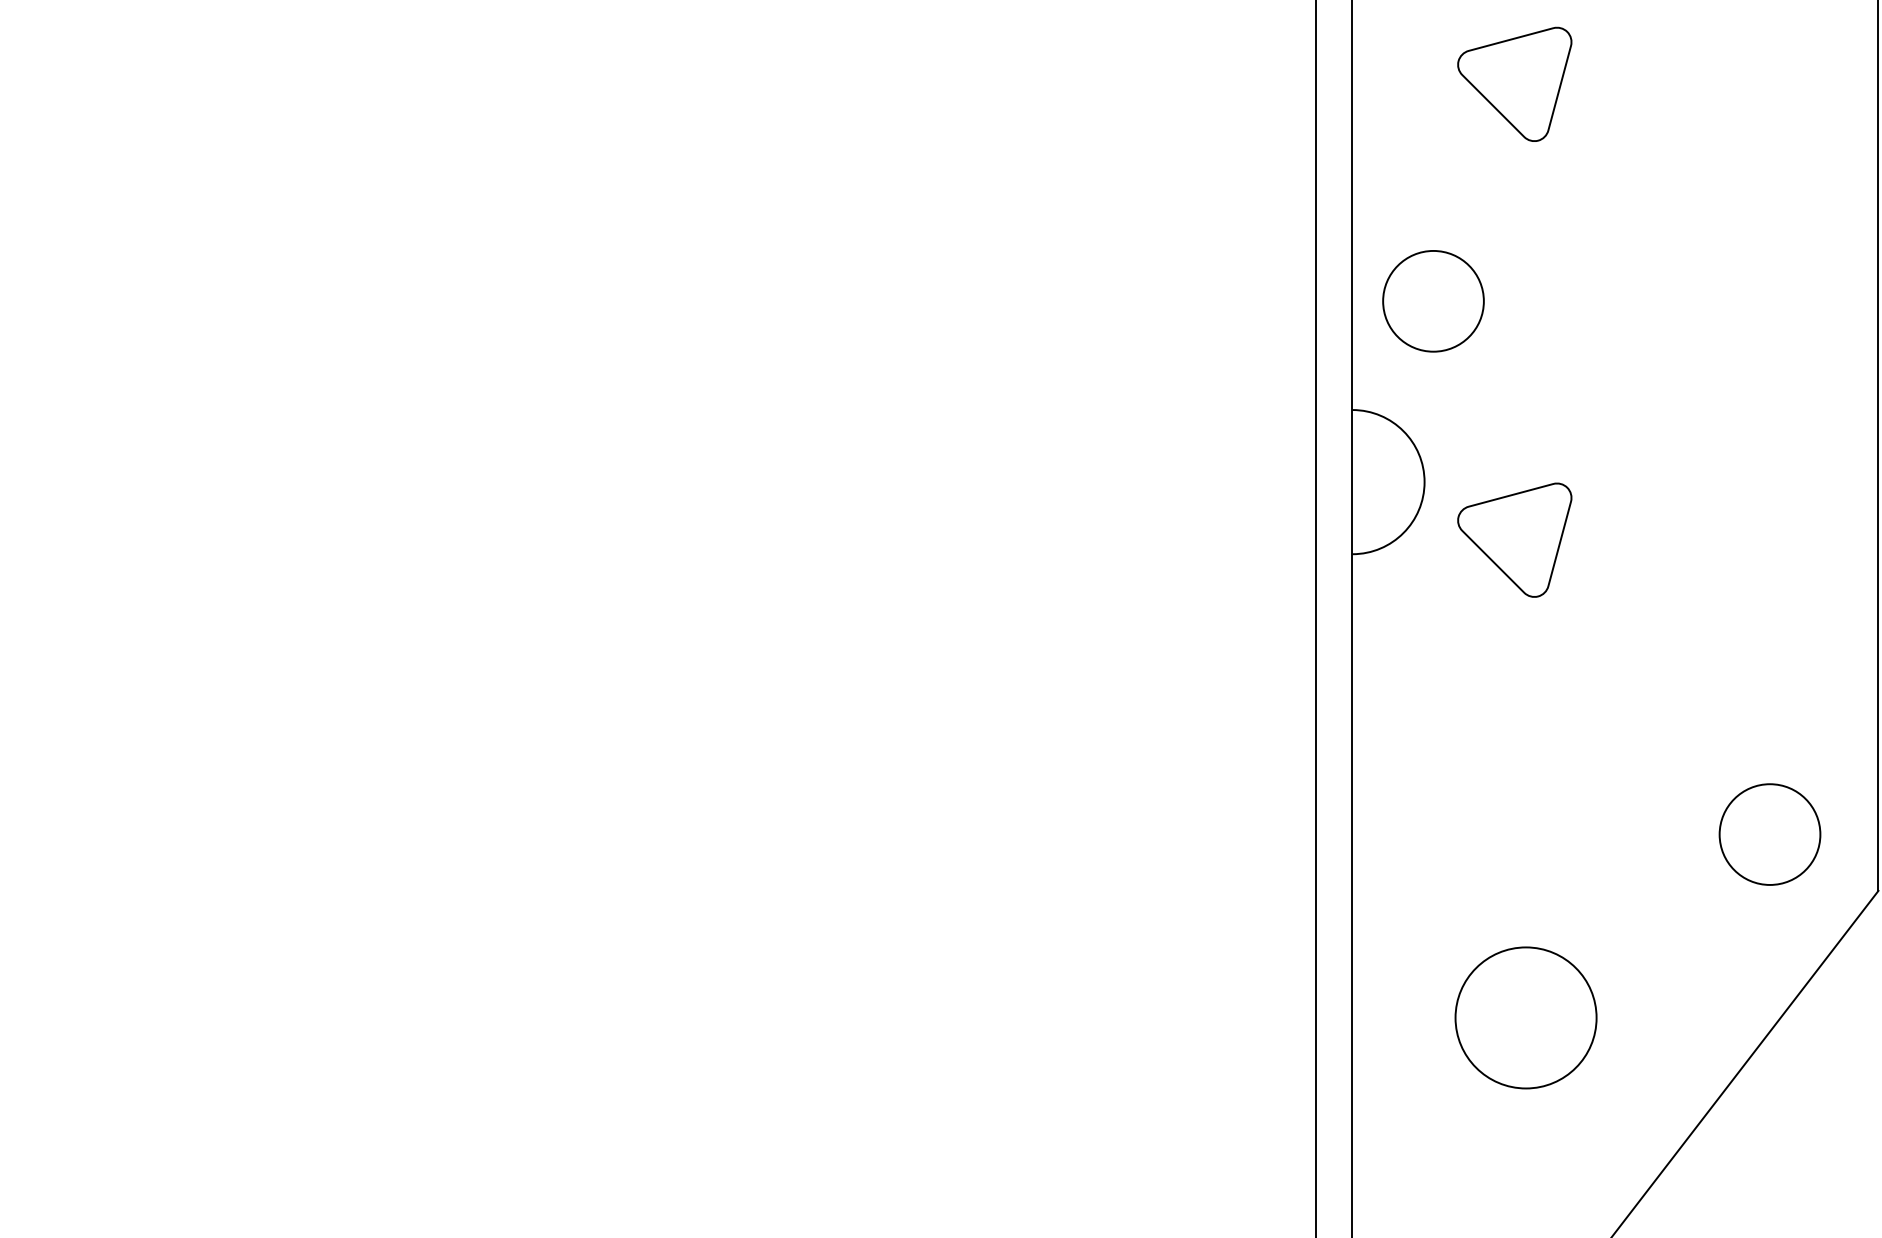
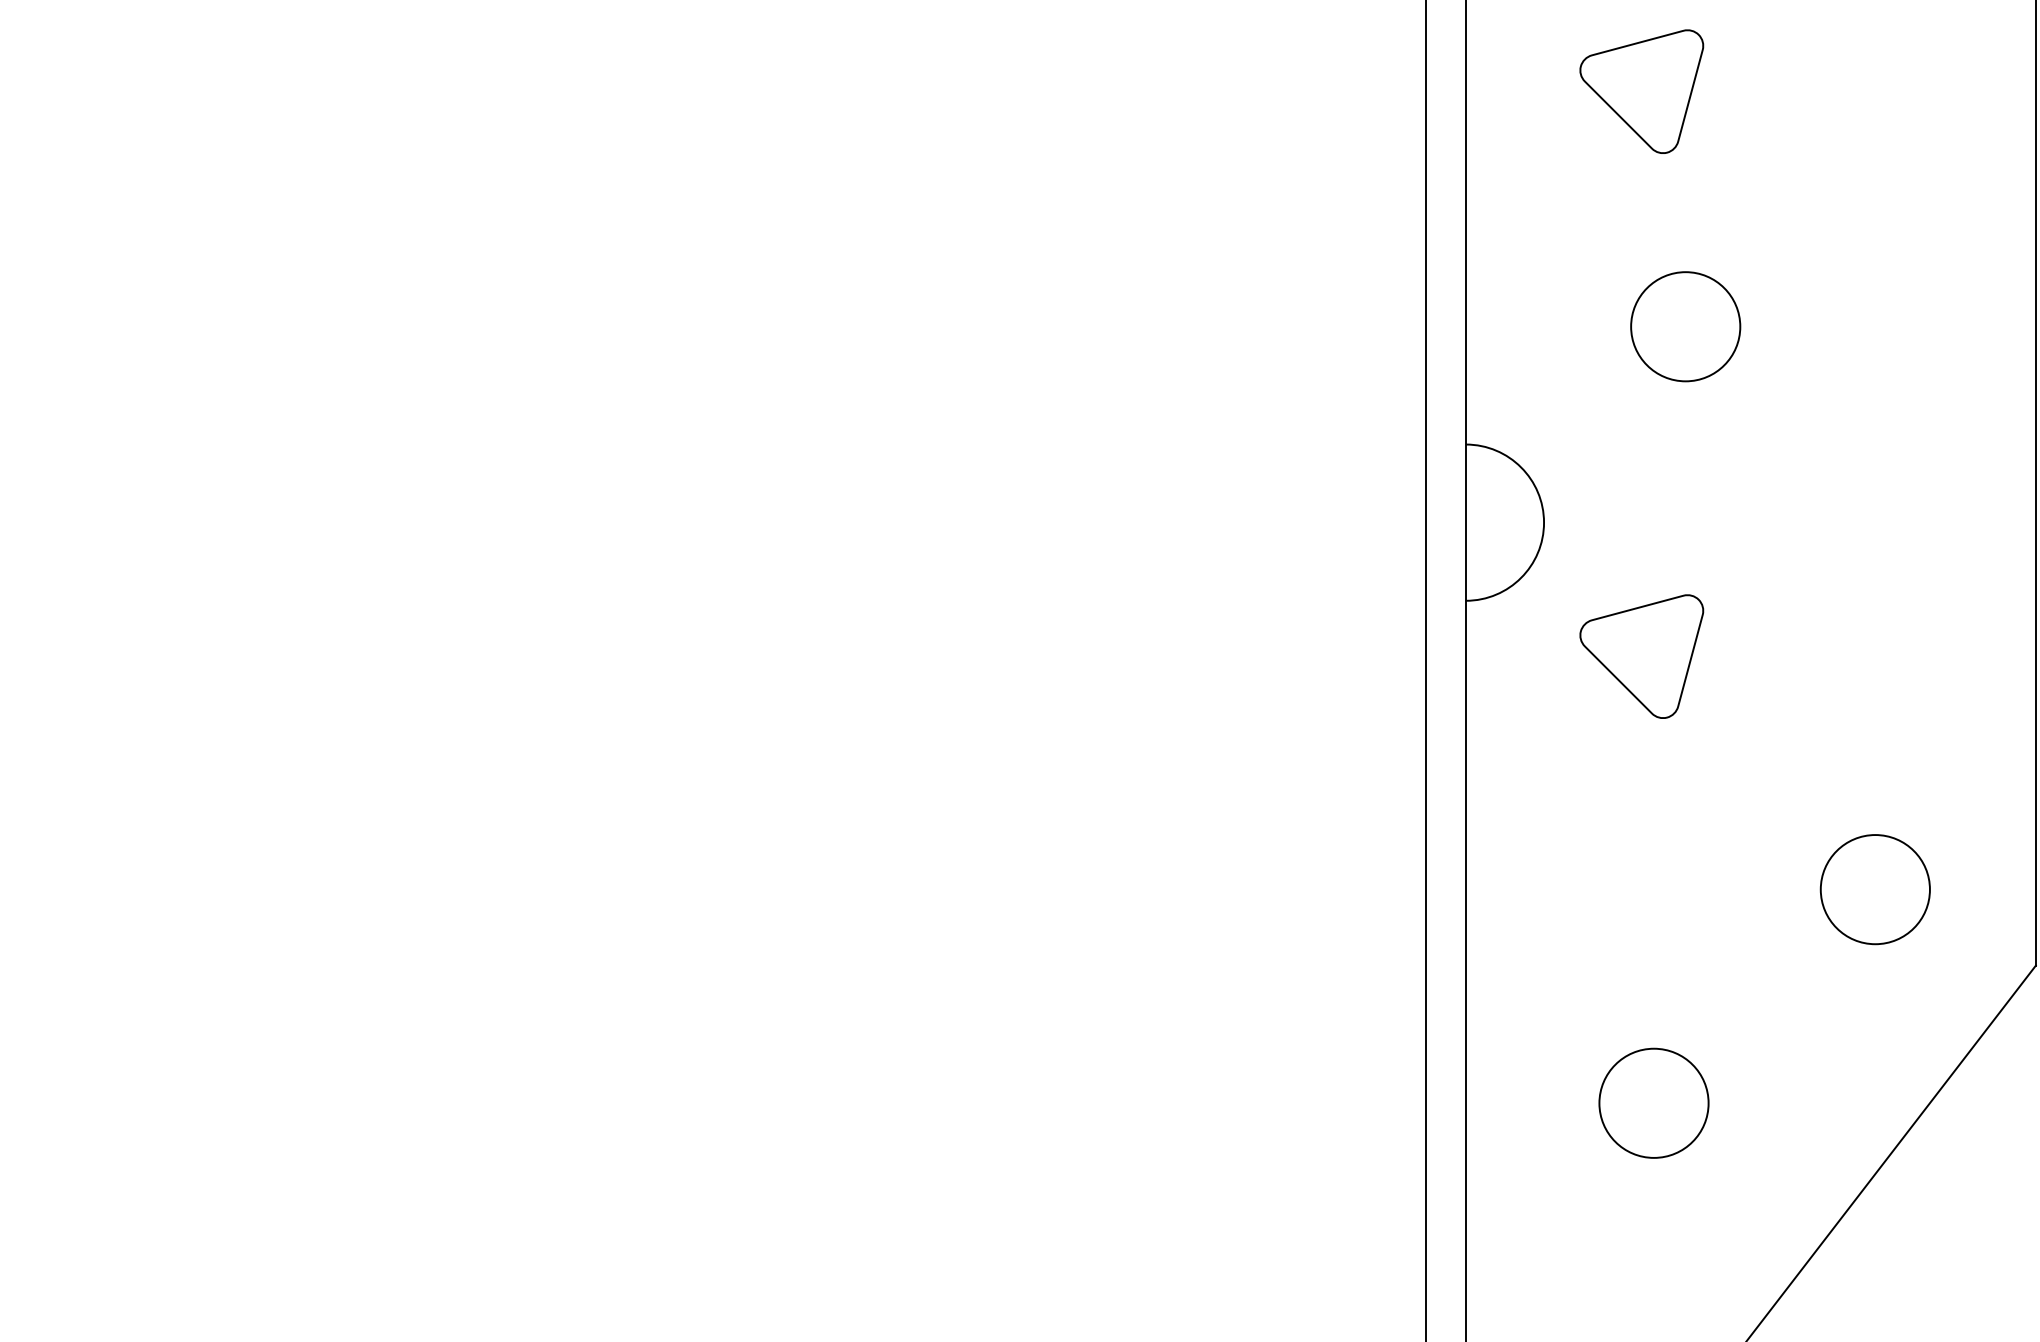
circle: (1433, 301) -> (1685, 326), moved
part: (1514, 540) -> (1641, 656), moved
circle: (1769, 834) -> (1874, 889), moved
circle: (1525, 1017) -> (1653, 1102), size x0.71

